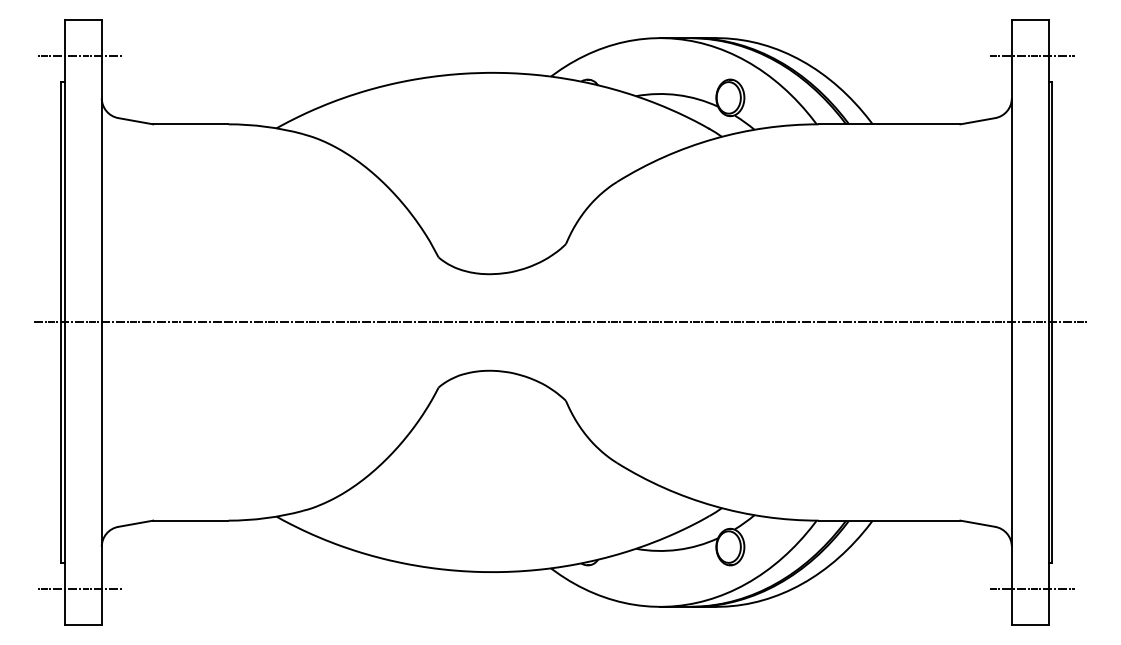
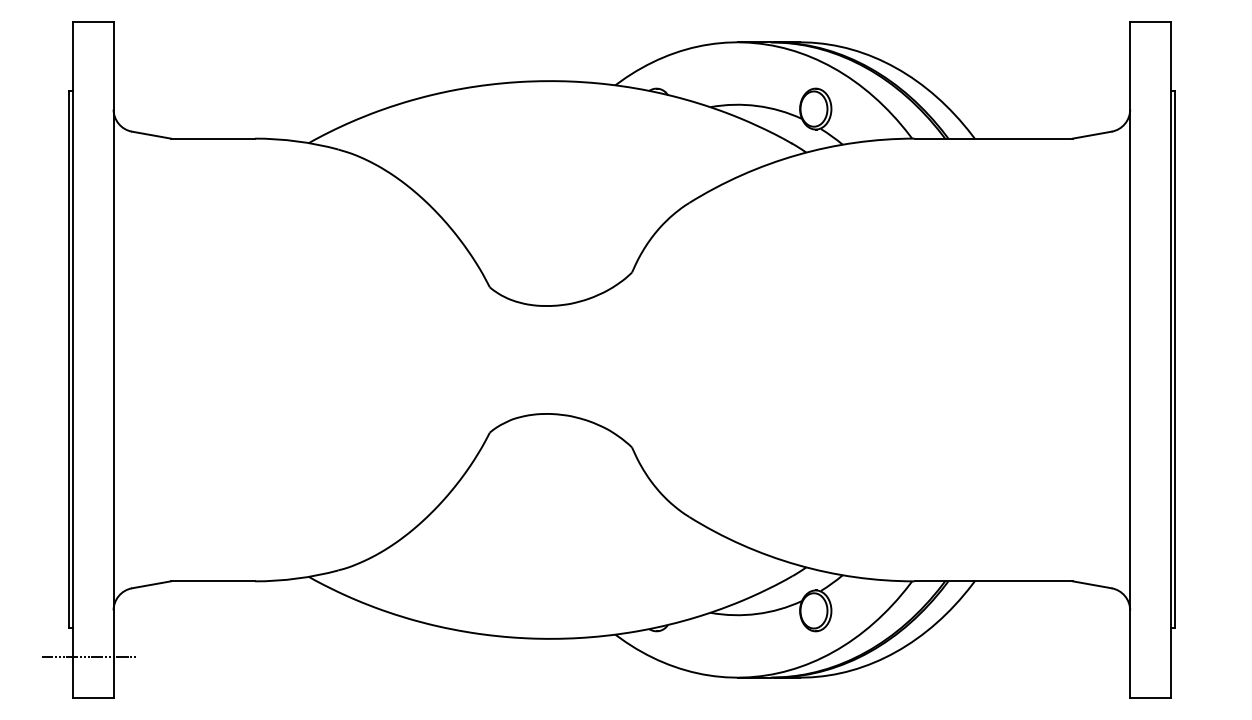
line: (80, 56) -> (89, 62), removed
line: (1031, 56) -> (1152, 62), removed
line: (560, 322) -> (625, 359), removed
line: (1031, 588) -> (1152, 657), removed

